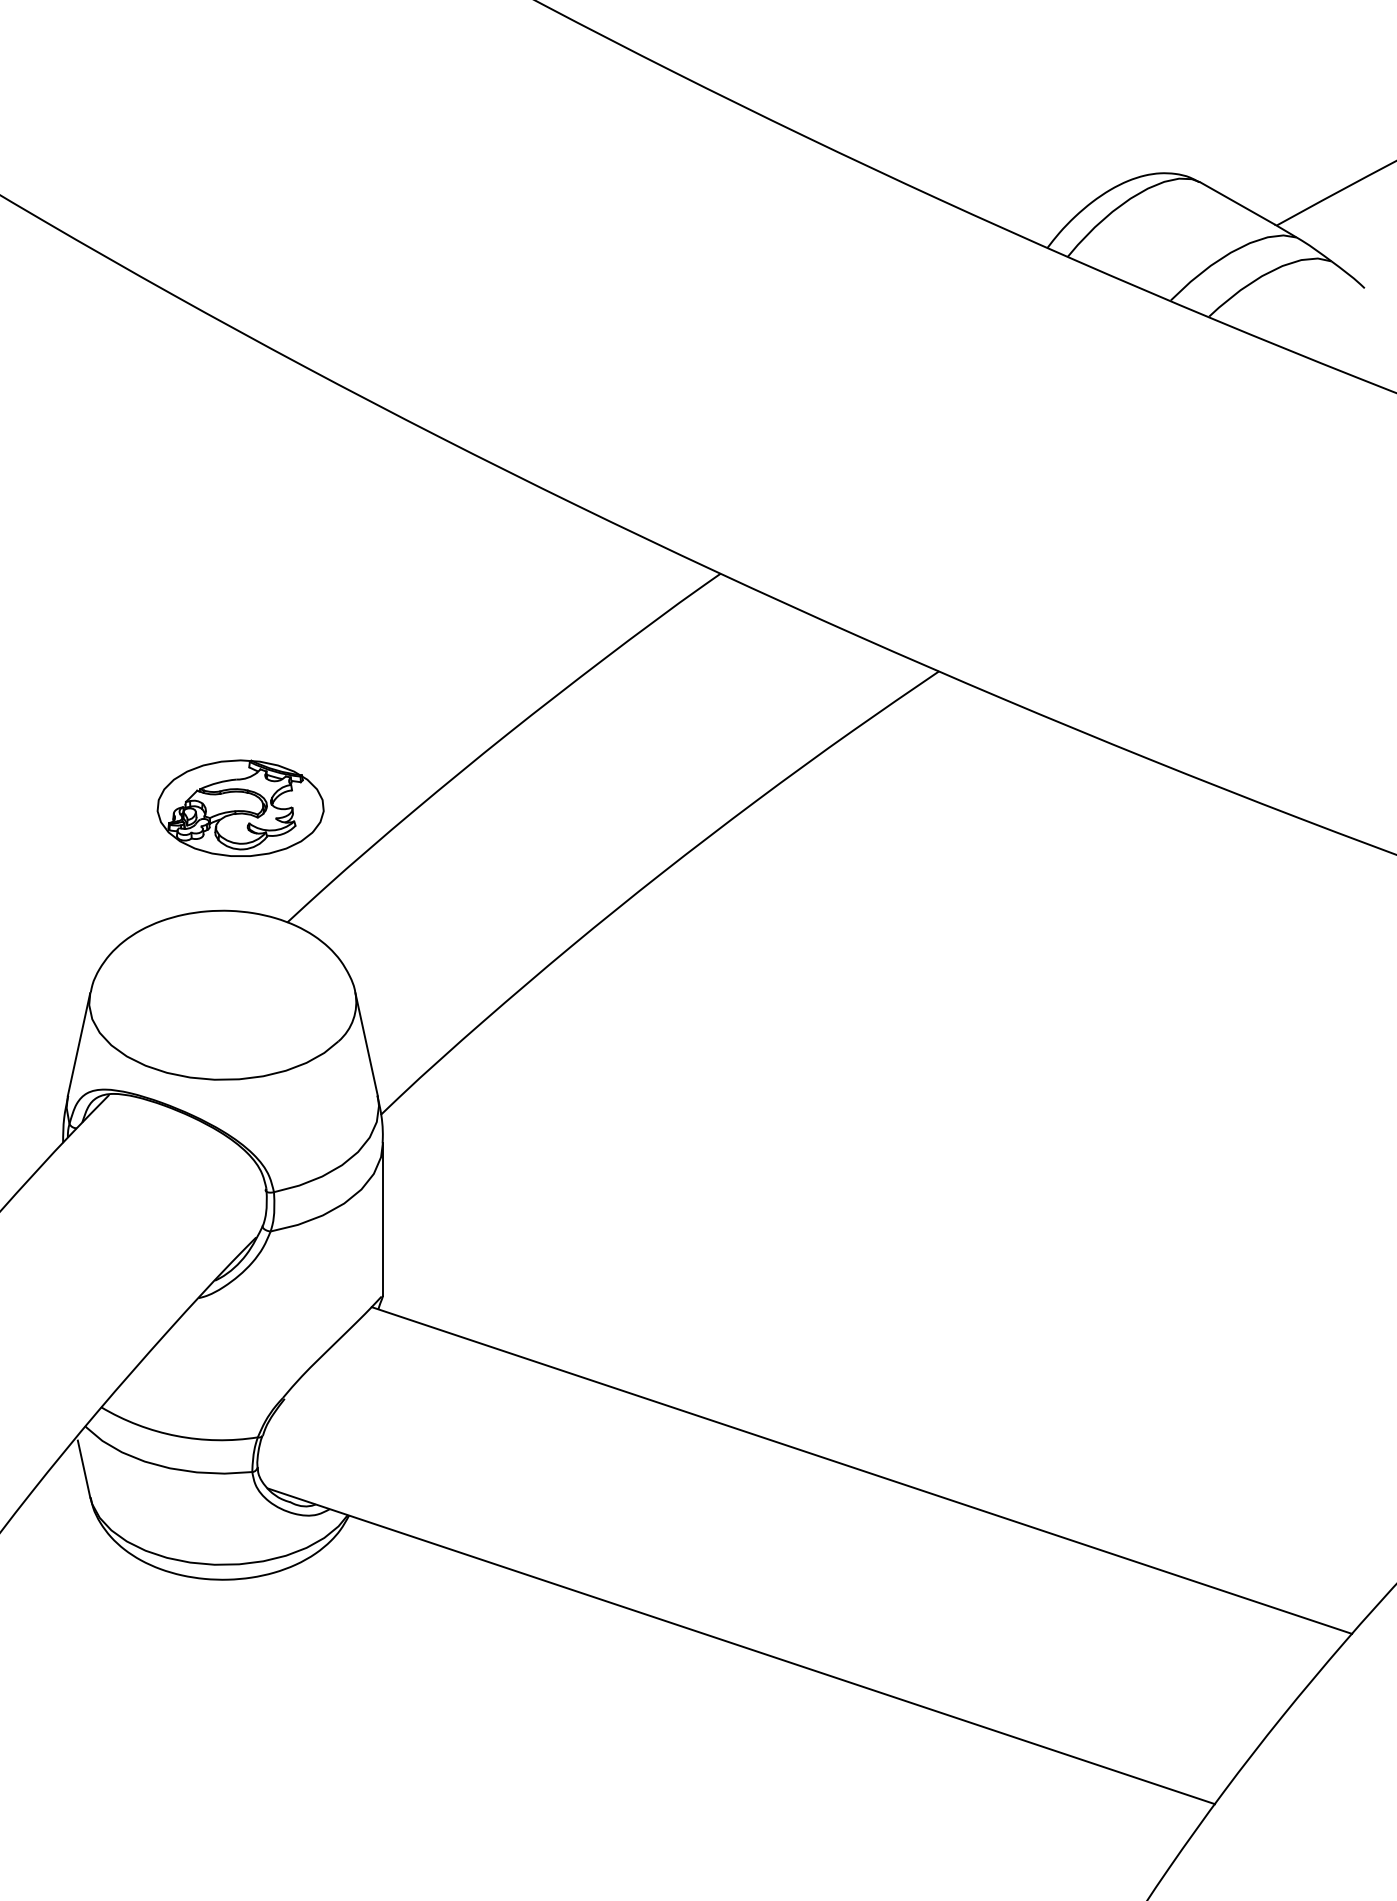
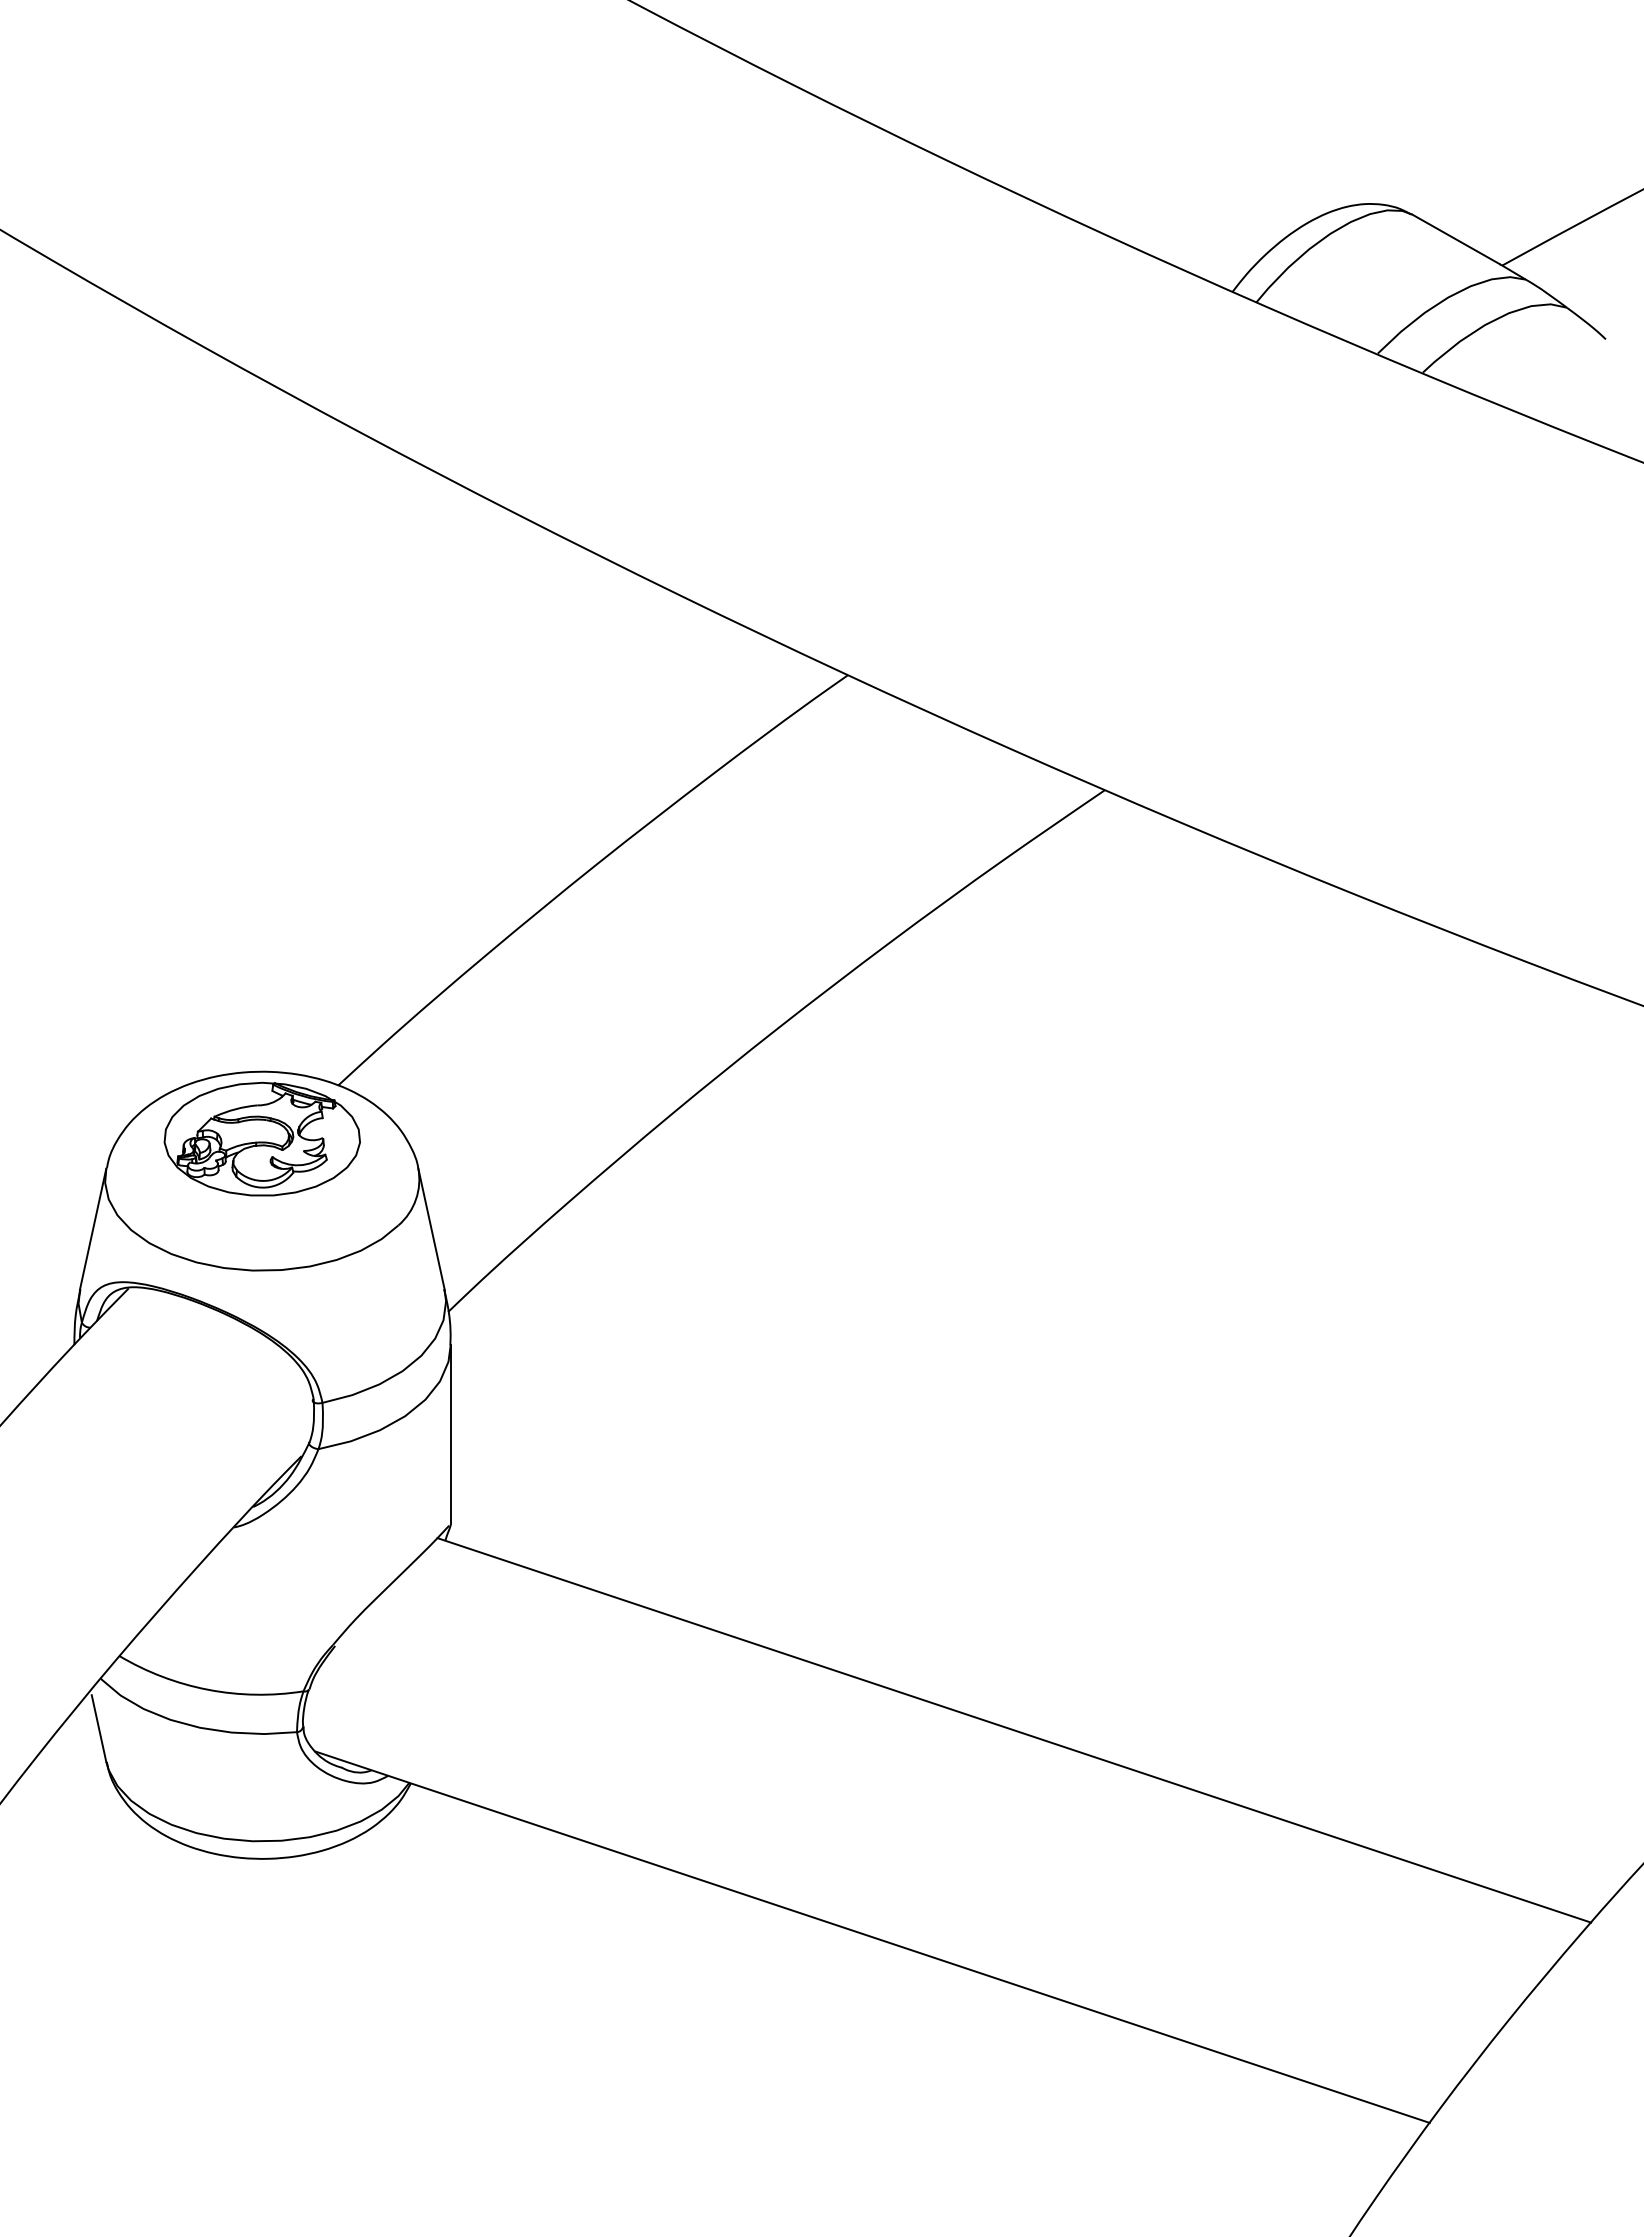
part: (239, 807) -> (261, 1138), moved

